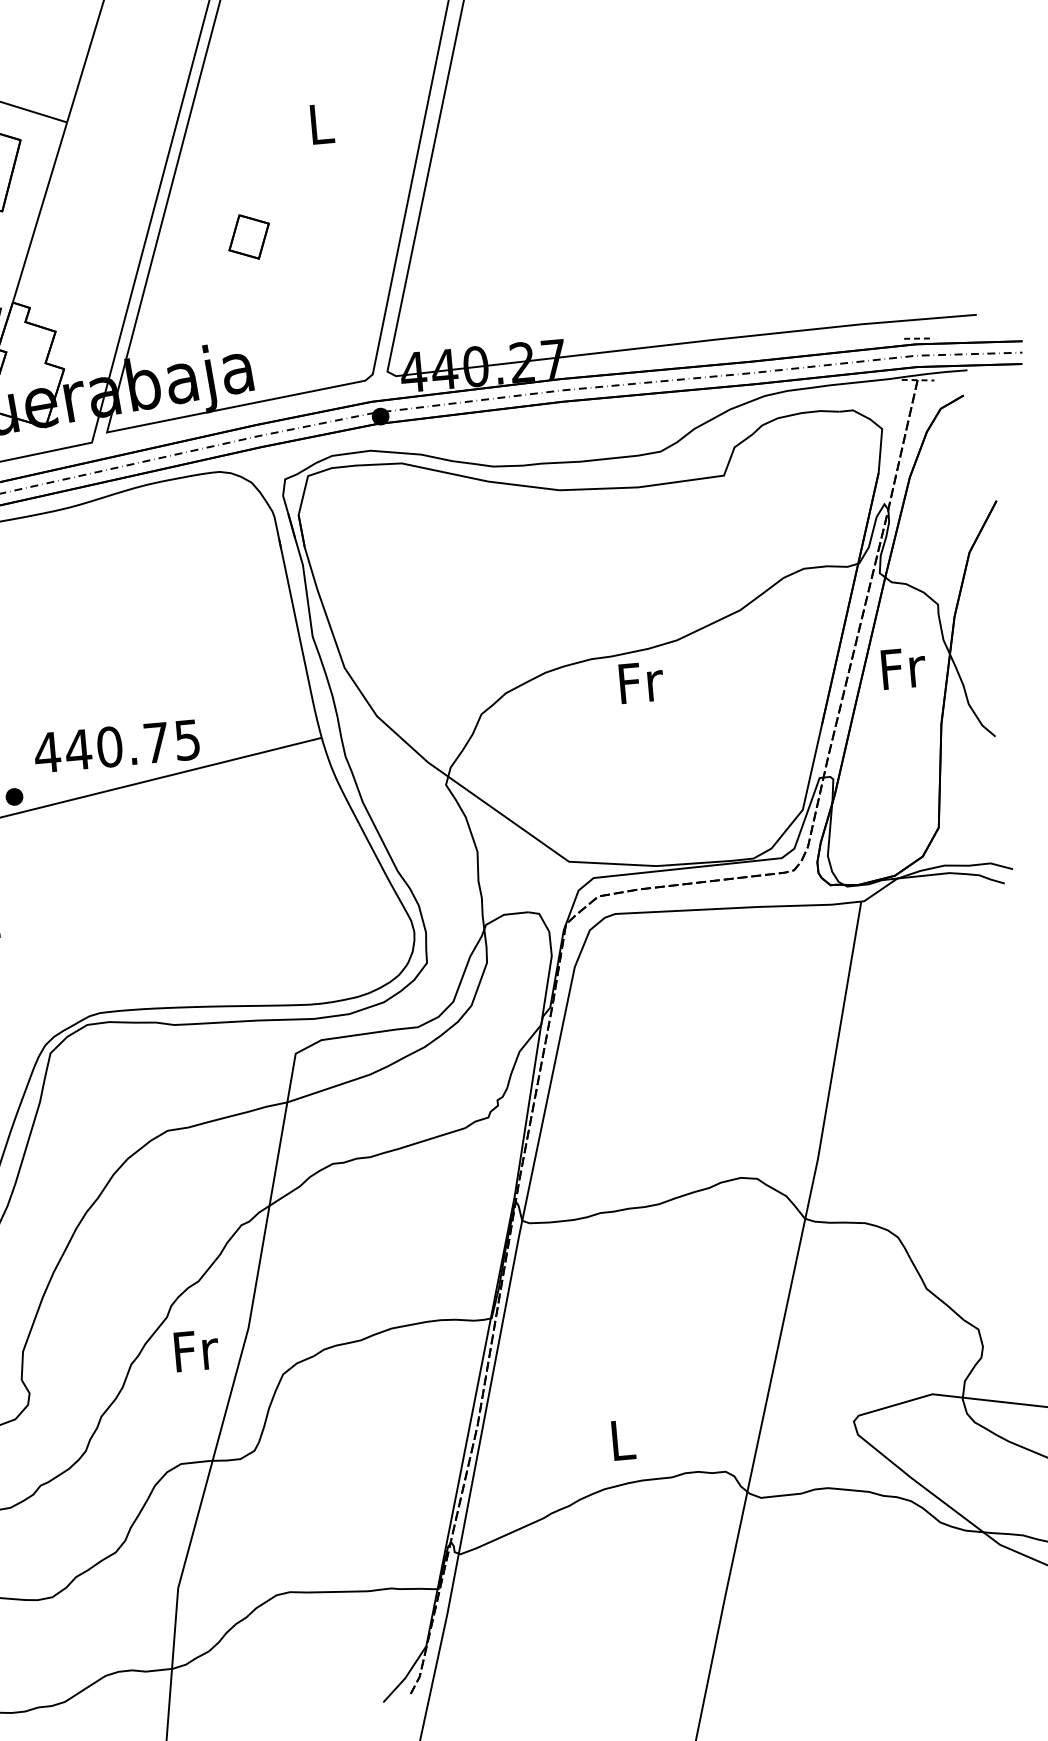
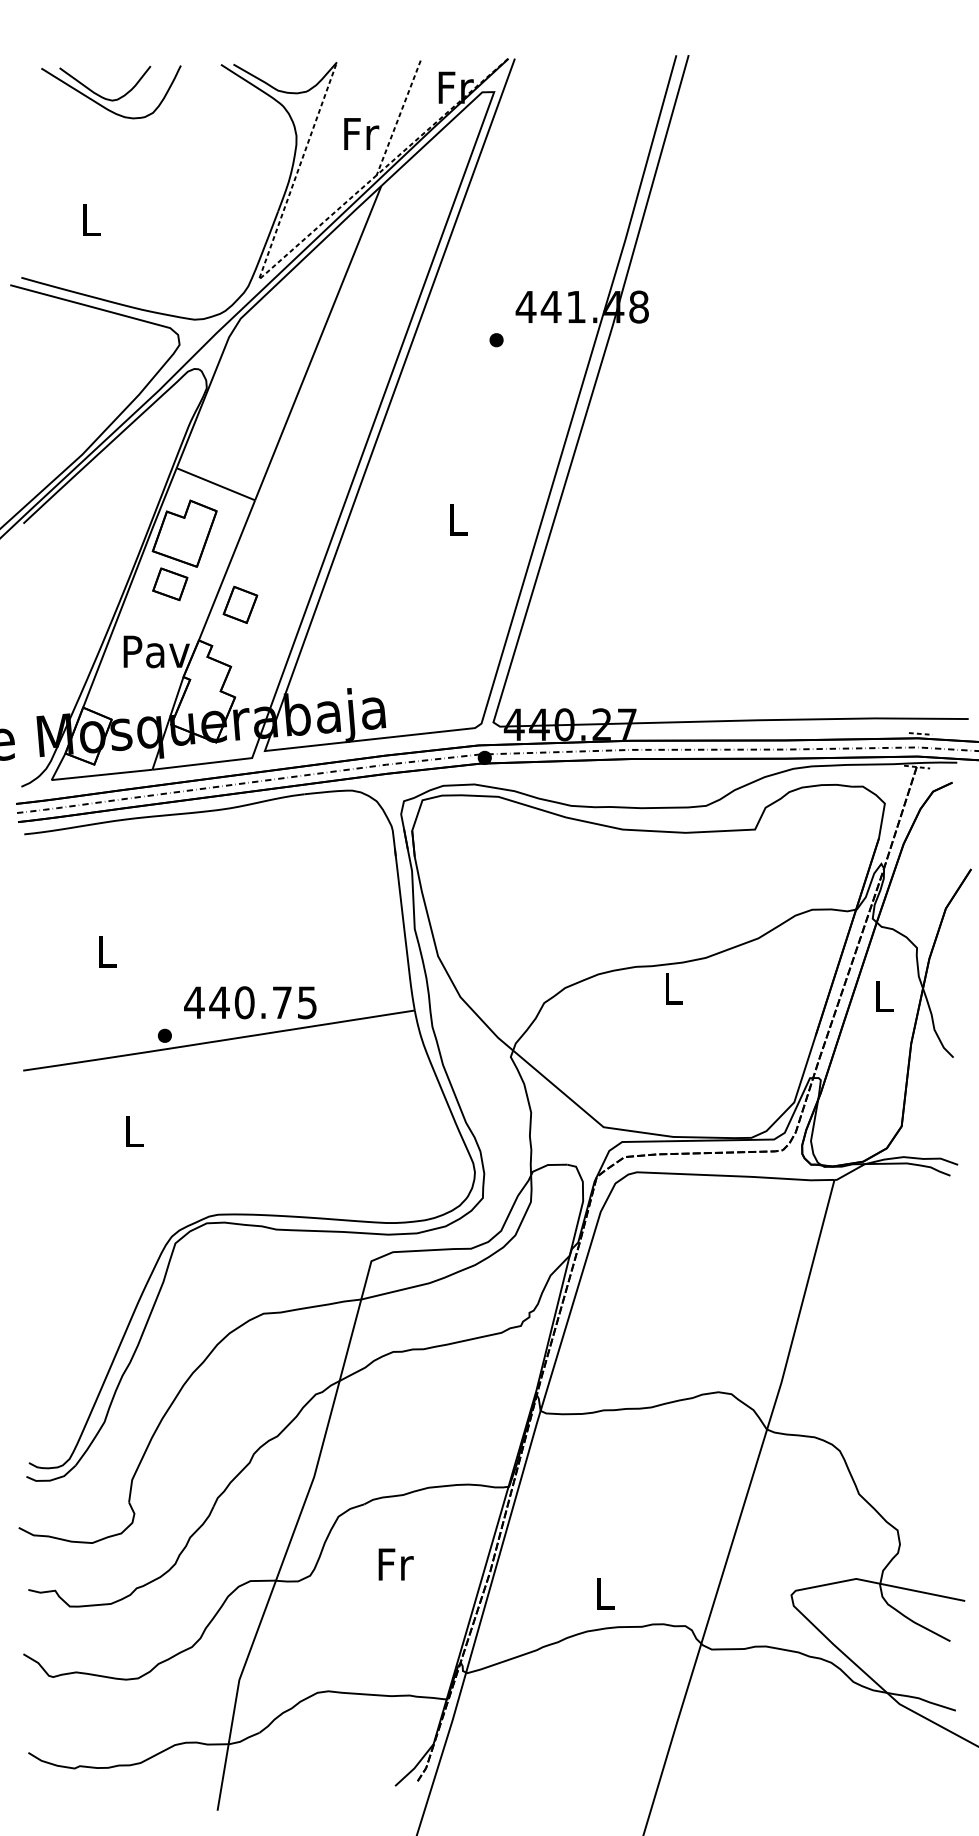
part: (249, 236) -> (240, 604), moved
text: (903, 668) -> (884, 996), Fr -> L
text: (641, 681) -> (674, 988), Fr -> L
text: (195, 1350) -> (395, 1564), moved

